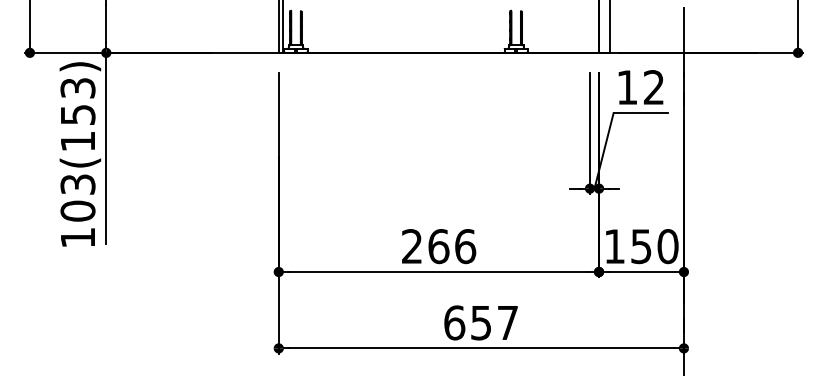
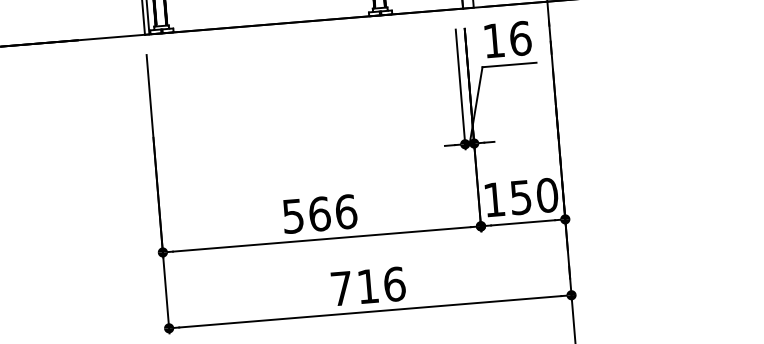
text: (653, 87) -> (520, 38), 12 -> 16
text: (411, 246) -> (292, 216), 266 -> 566
text: (481, 322) -> (368, 286), 657 -> 716

